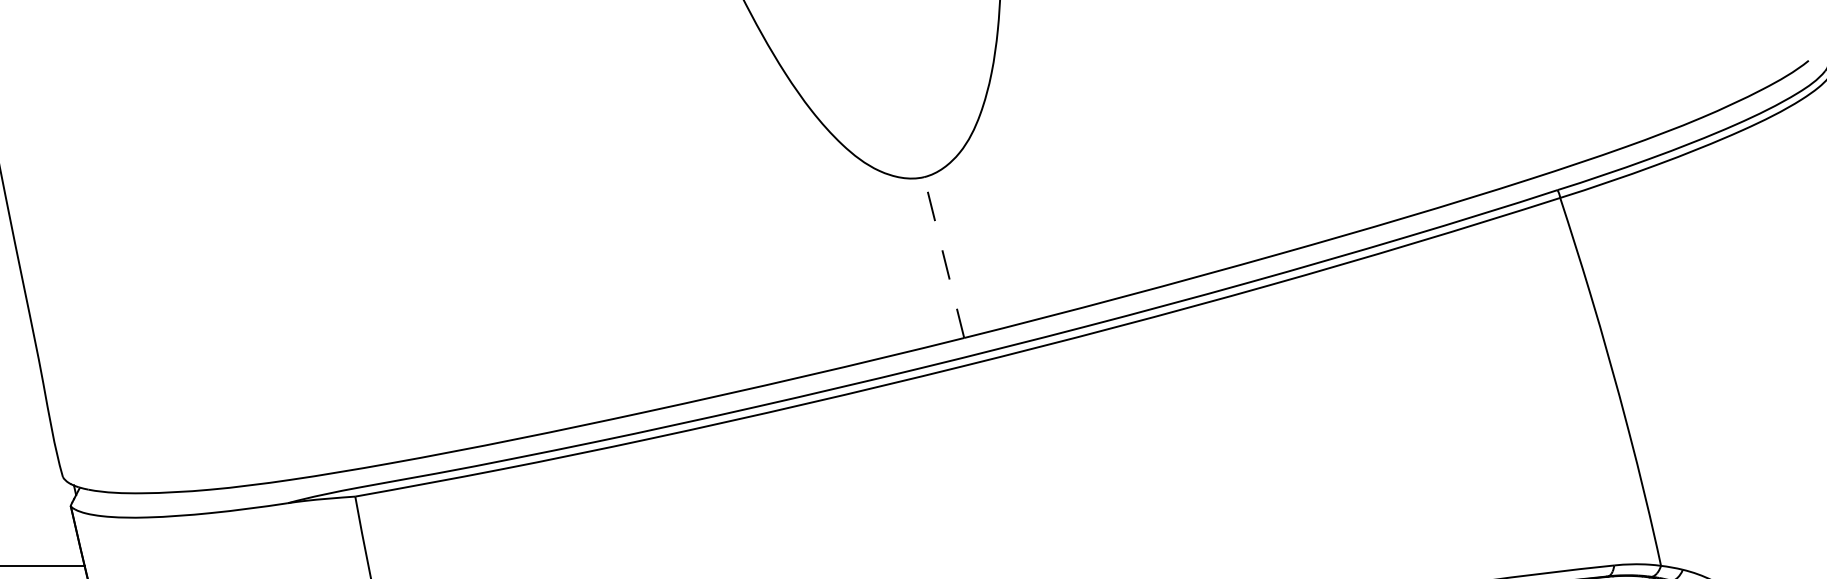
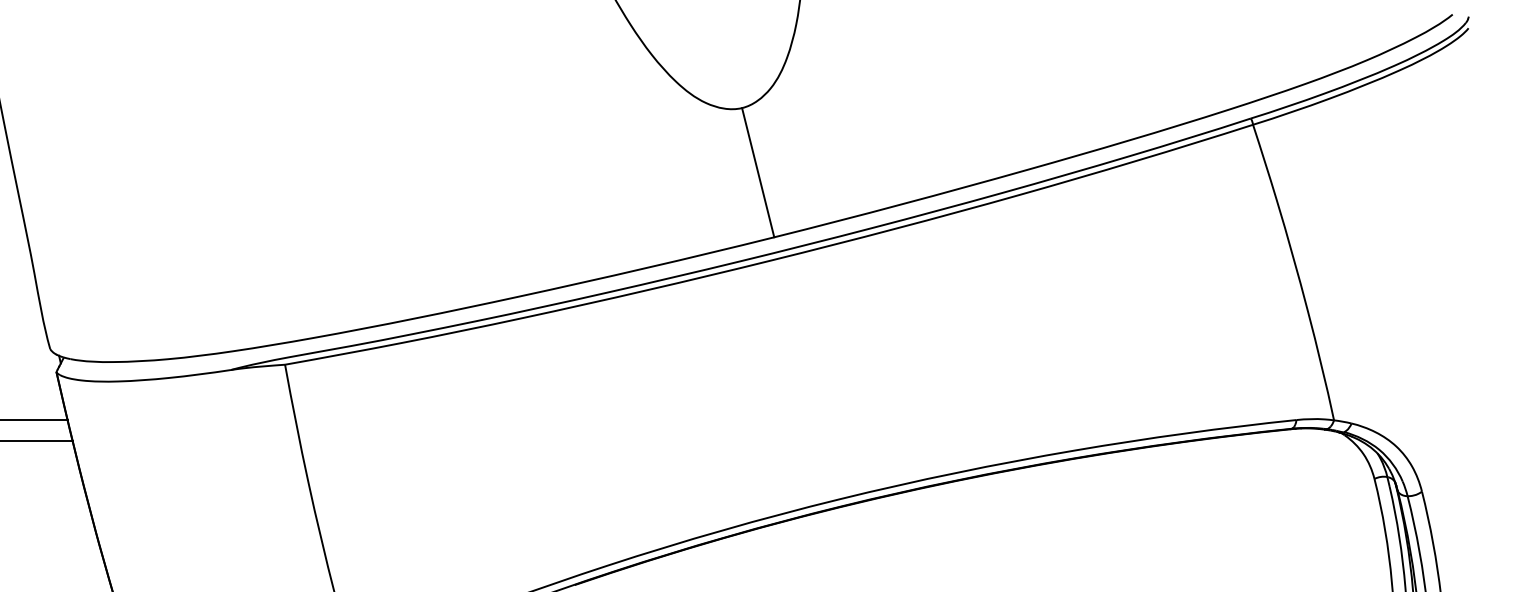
line: (944, 257) -> (758, 172), dashed -> solid

